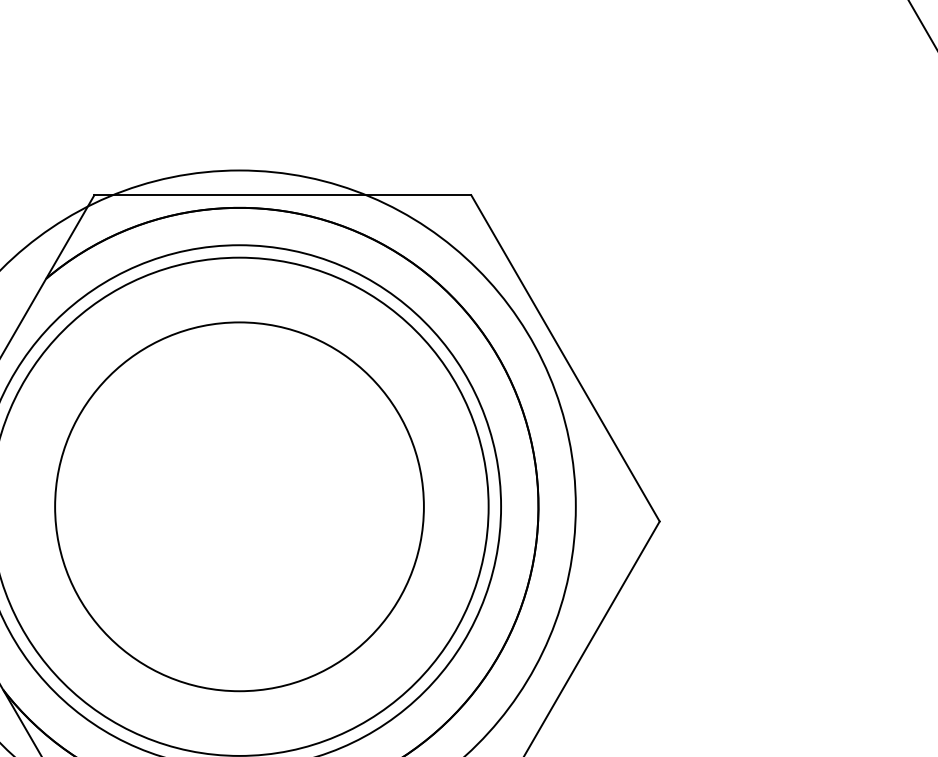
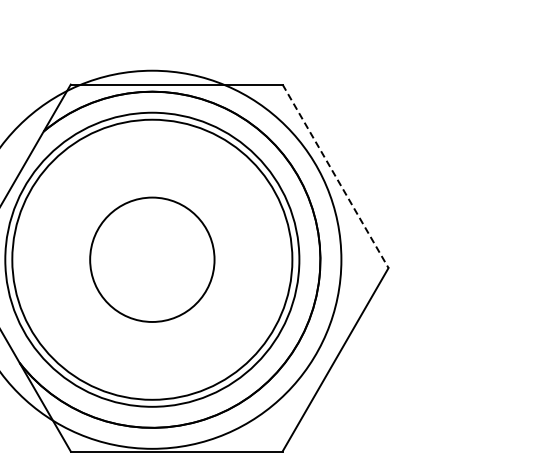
line: (565, 358) -> (335, 176), solid -> dashed
circle: (239, 506) -> (152, 259), size x0.6

